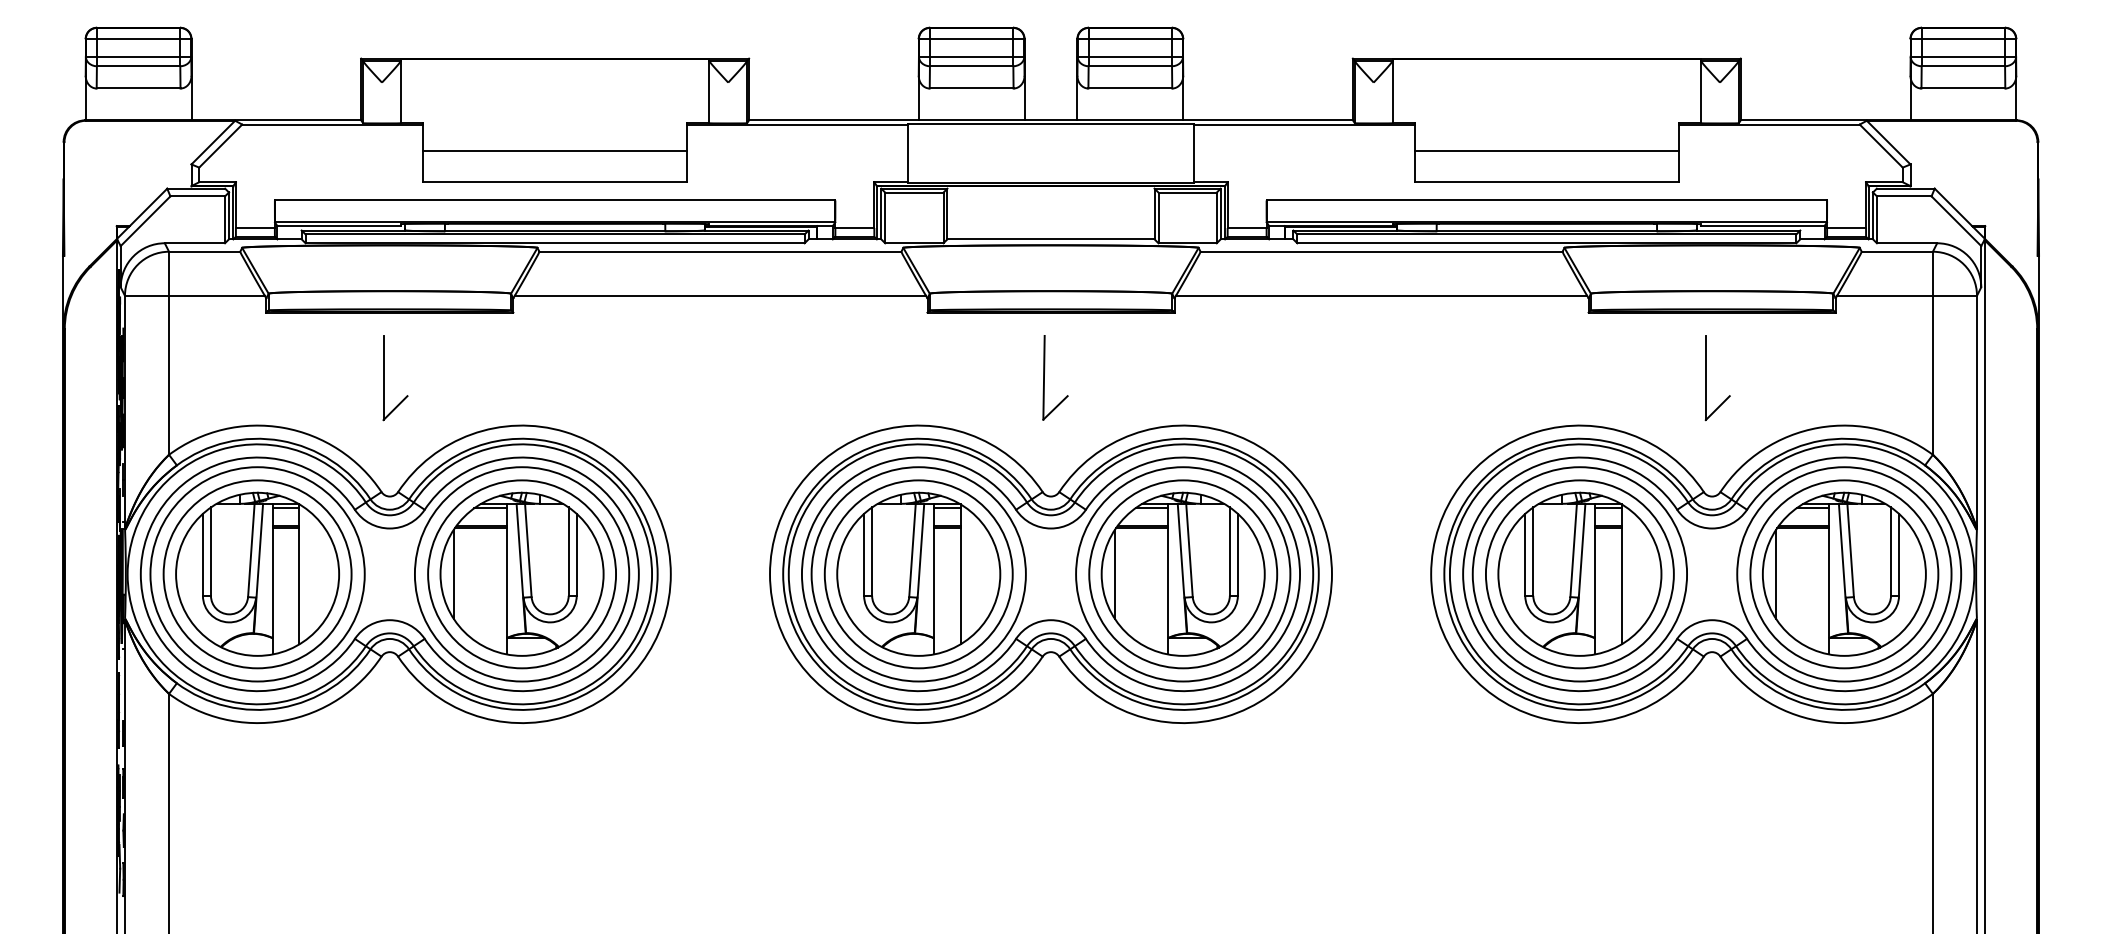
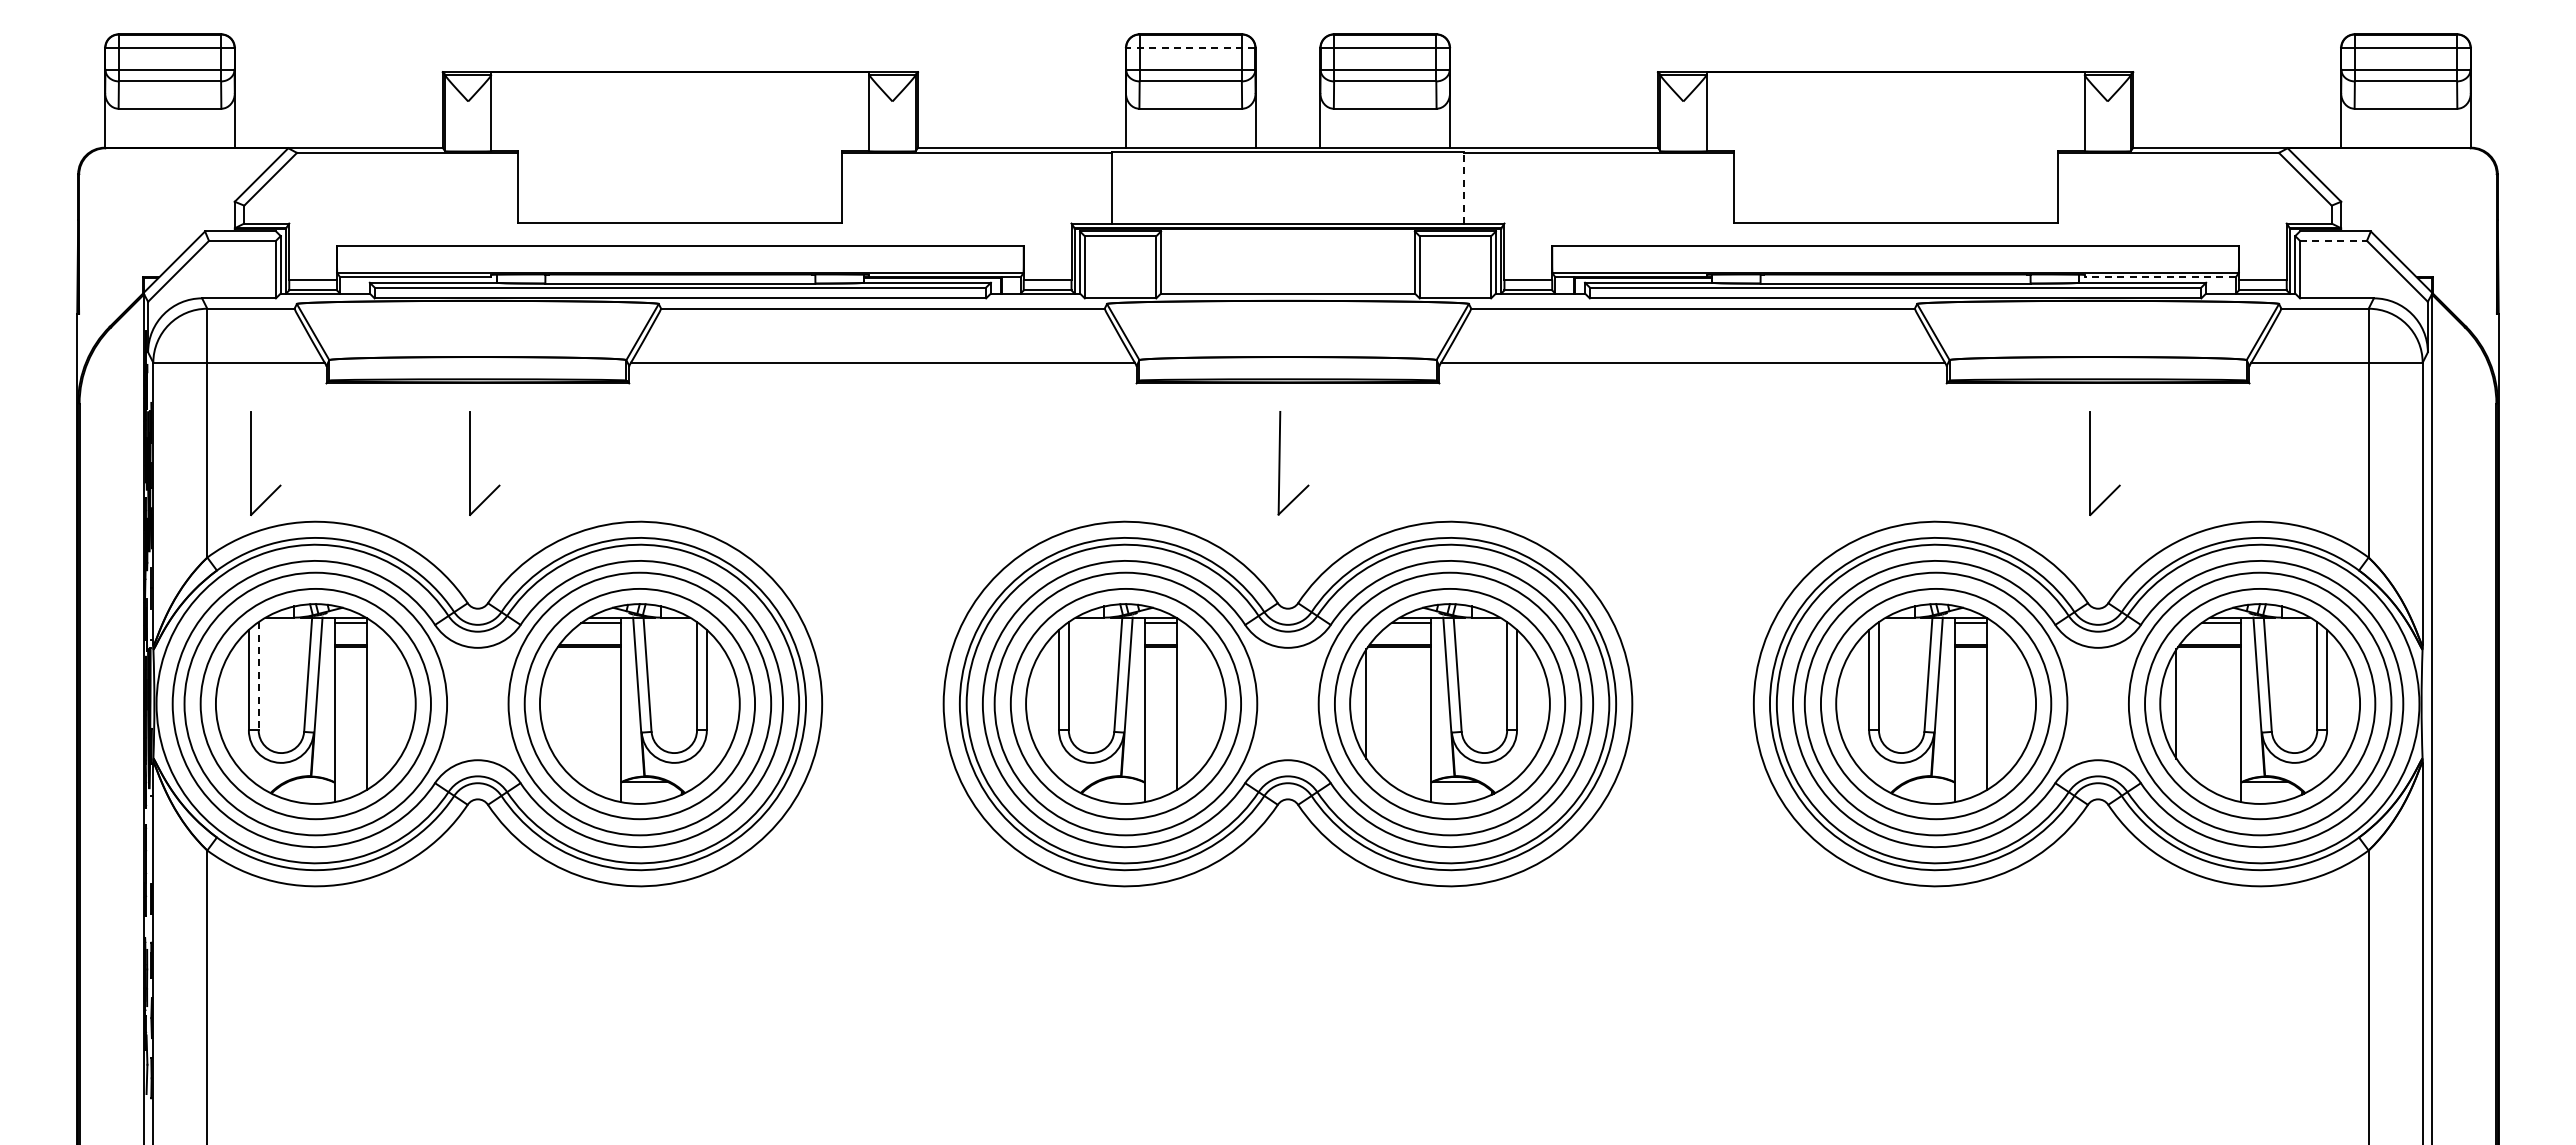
line: (971, 39) -> (1190, 48), solid -> dashed
line: (555, 151) -> (680, 185), removed
line: (1546, 151) -> (1895, 185), removed
line: (1194, 153) -> (1463, 188), solid -> dashed
line: (1905, 196) -> (2334, 240), solid -> dashed
line: (1763, 226) -> (2160, 277), solid -> dashed
part: (205, 378) -> (251, 463), added
line: (210, 551) -> (258, 676), solid -> dashed
line: (454, 573) -> (556, 703), removed

